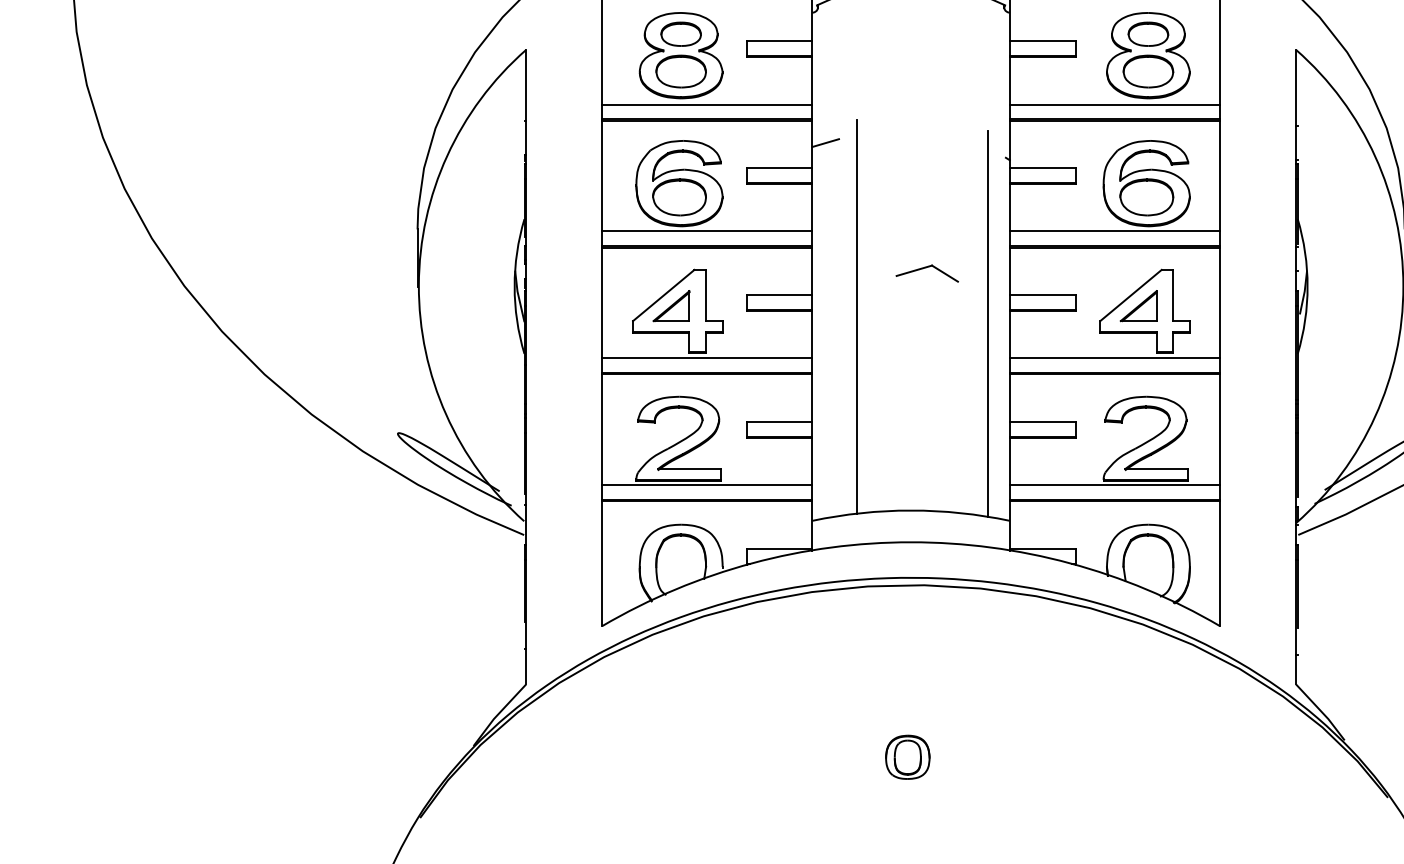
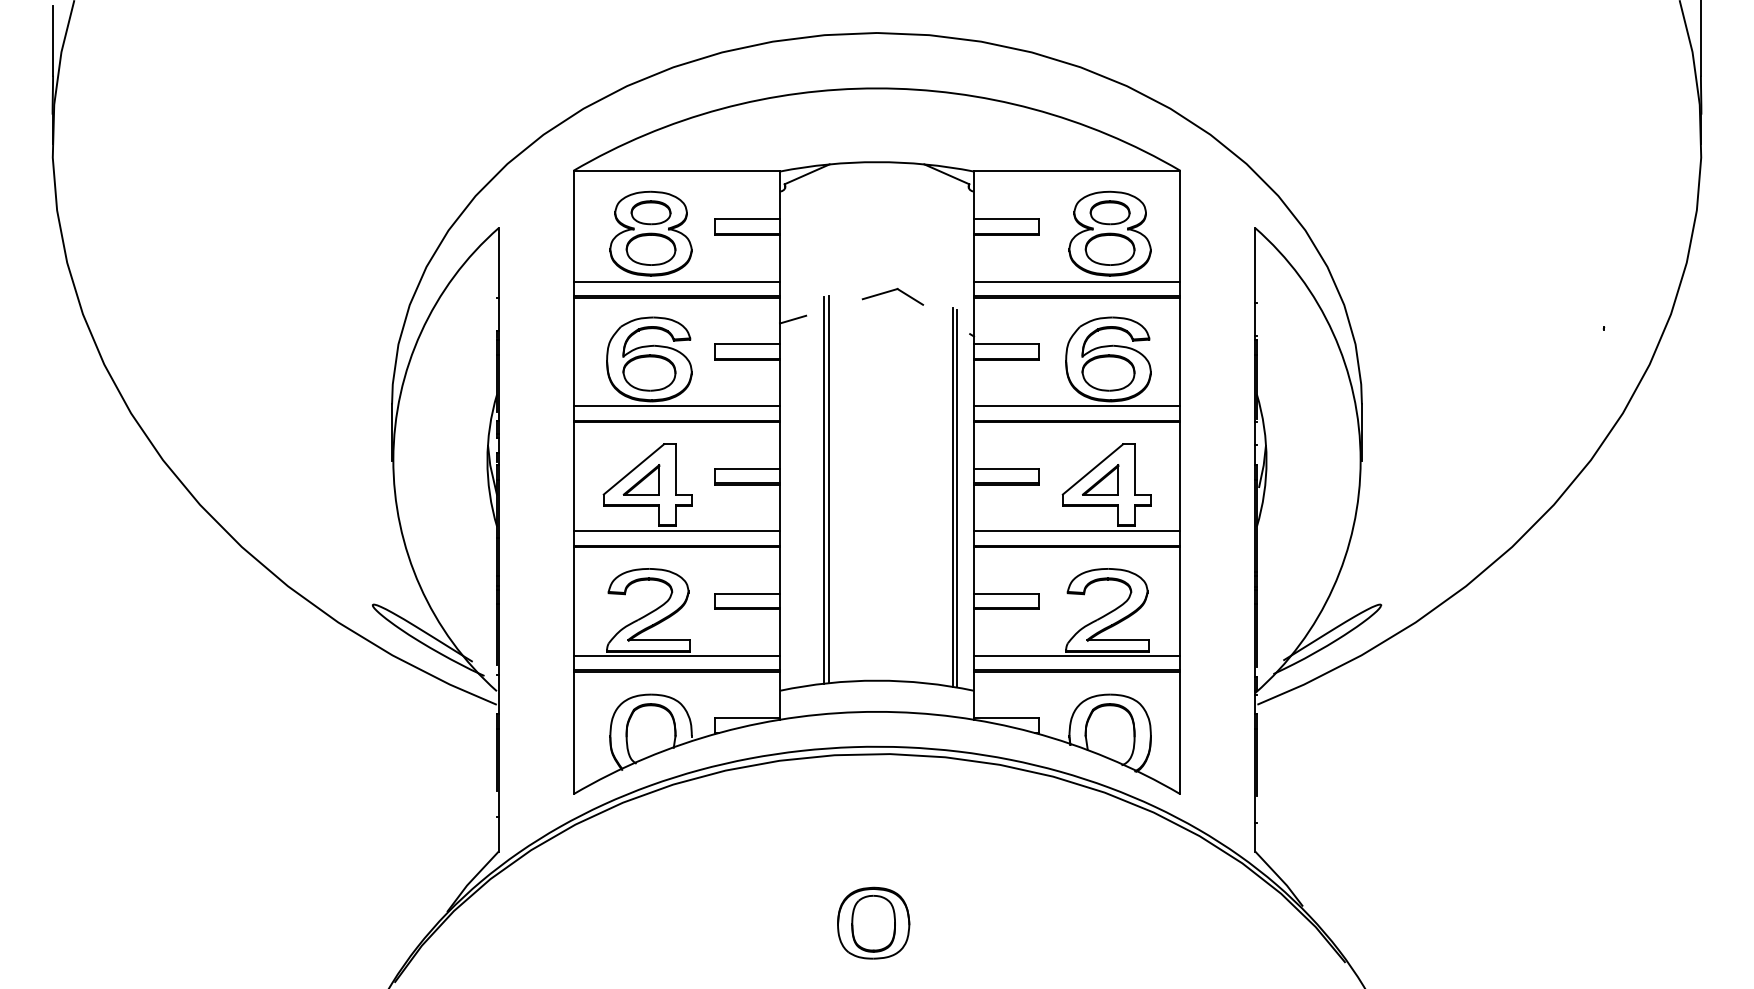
part: (926, 273) -> (892, 296), moved
line: (861, 315) -> (828, 489), added
line: (992, 325) -> (956, 498), added
part: (907, 756) -> (873, 922), size x1.67

